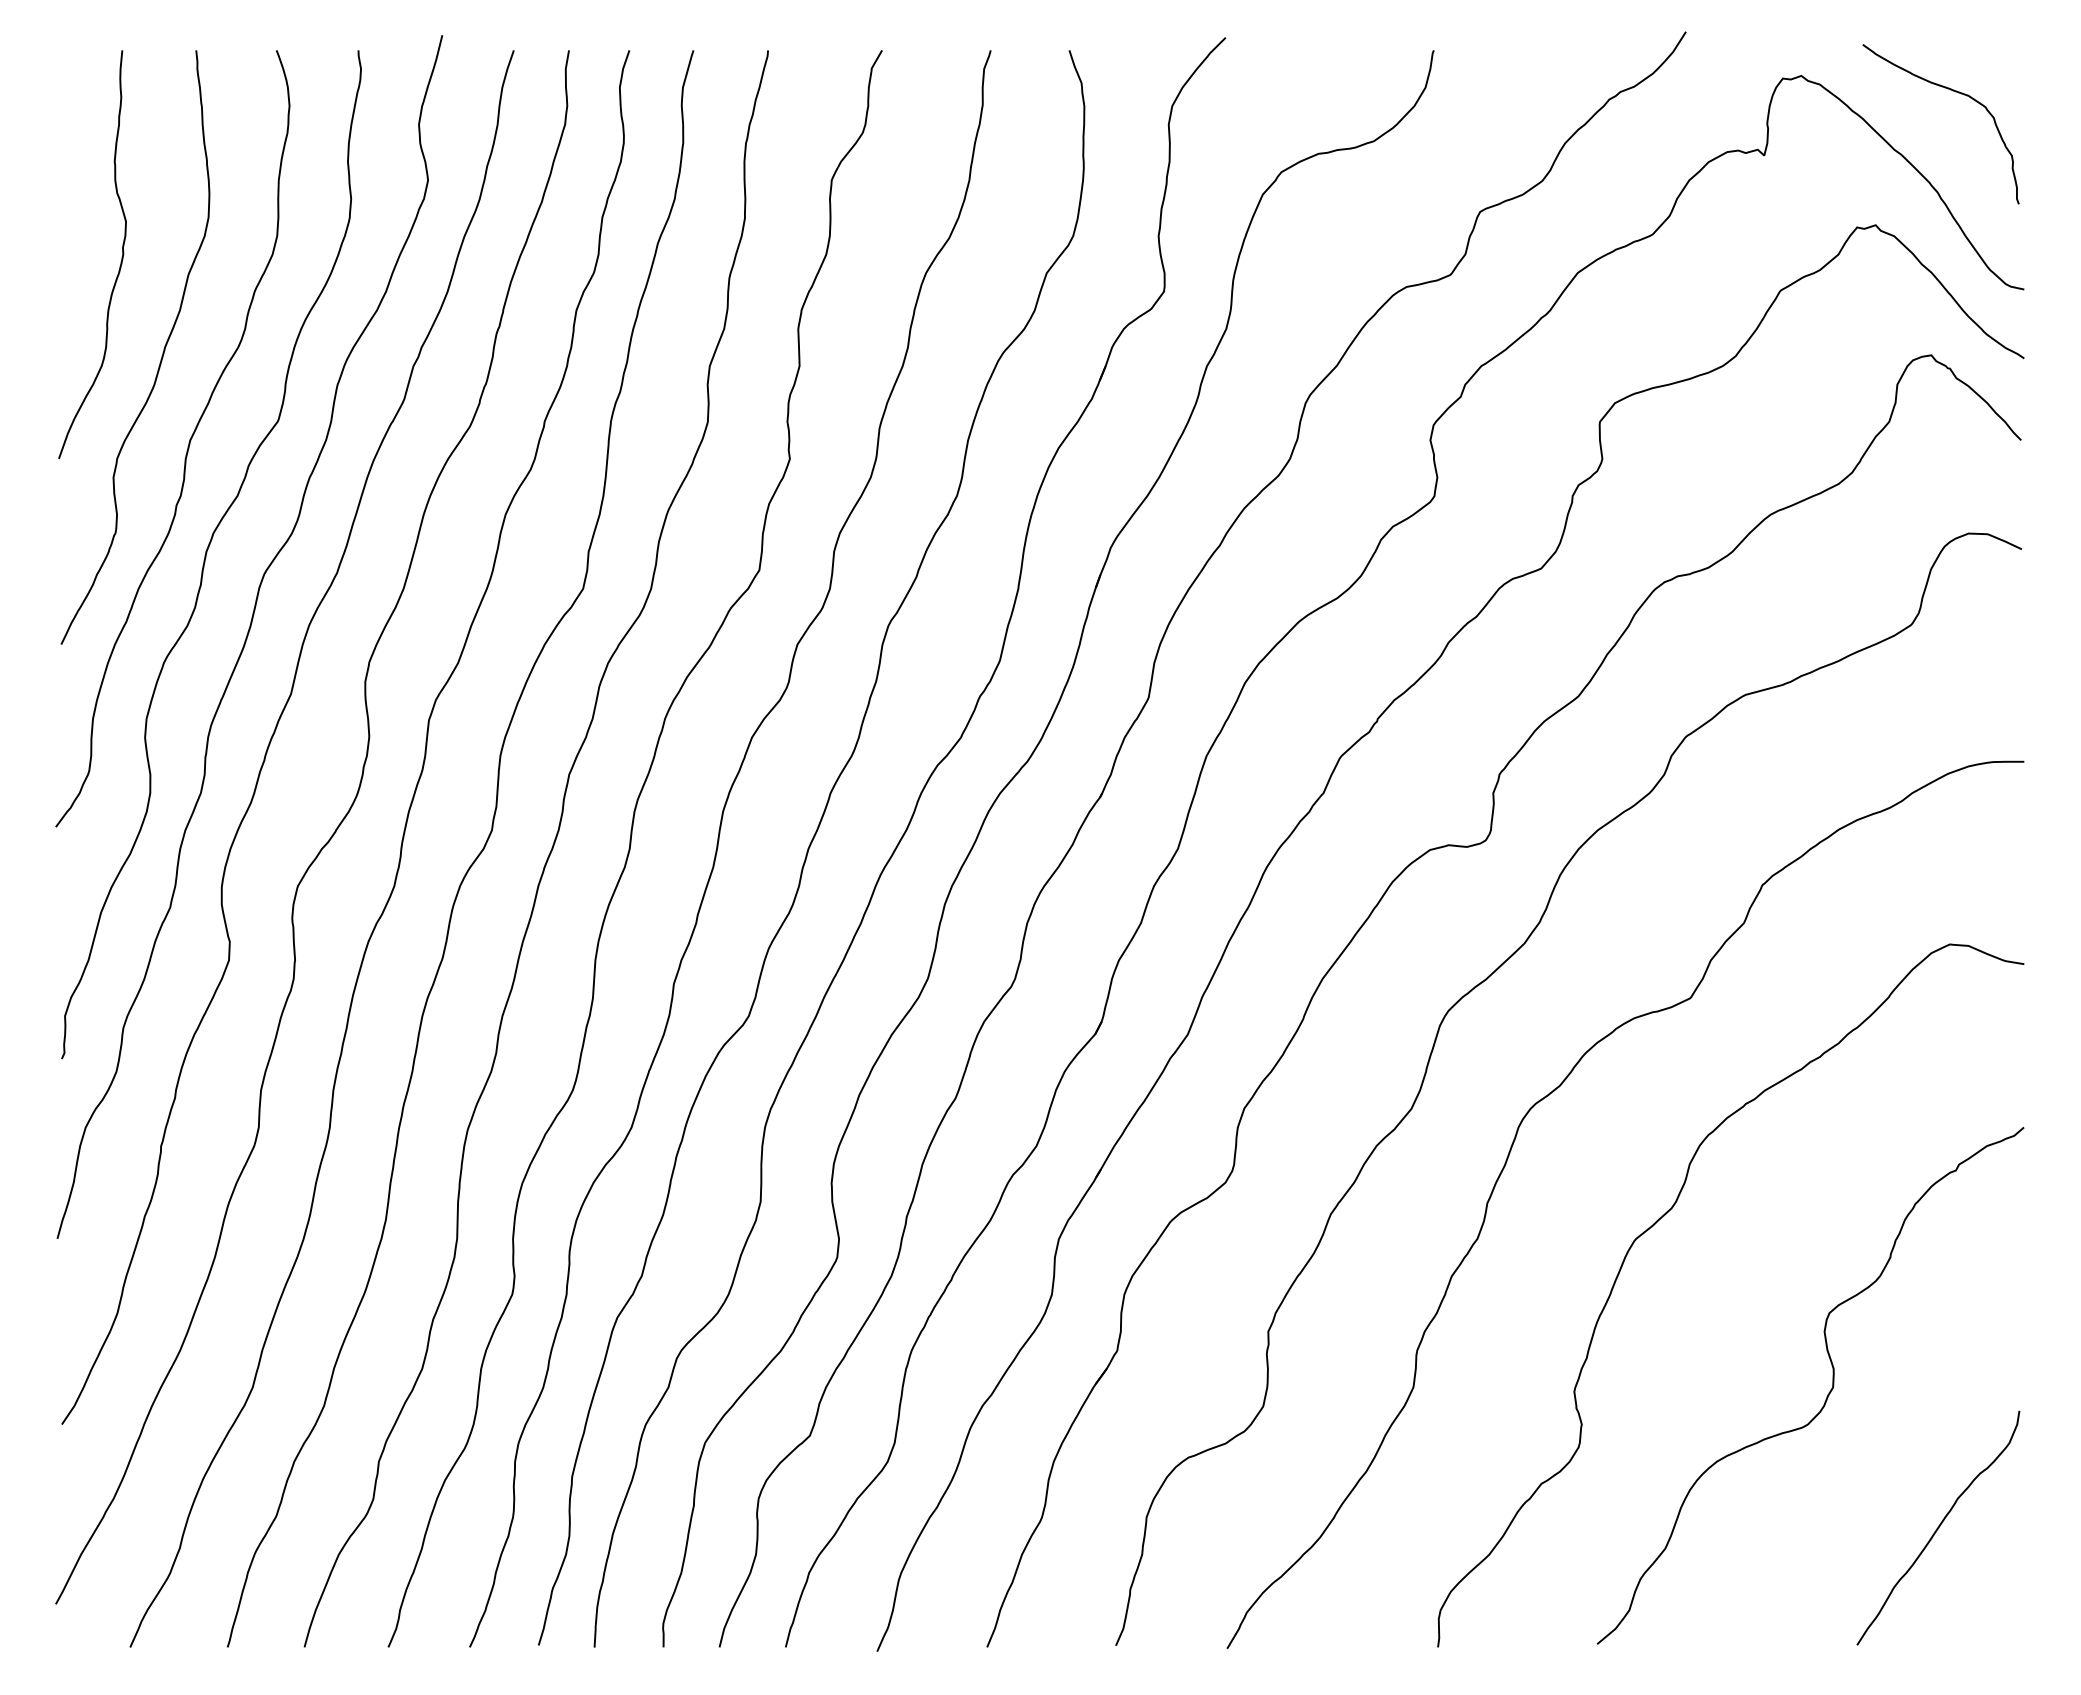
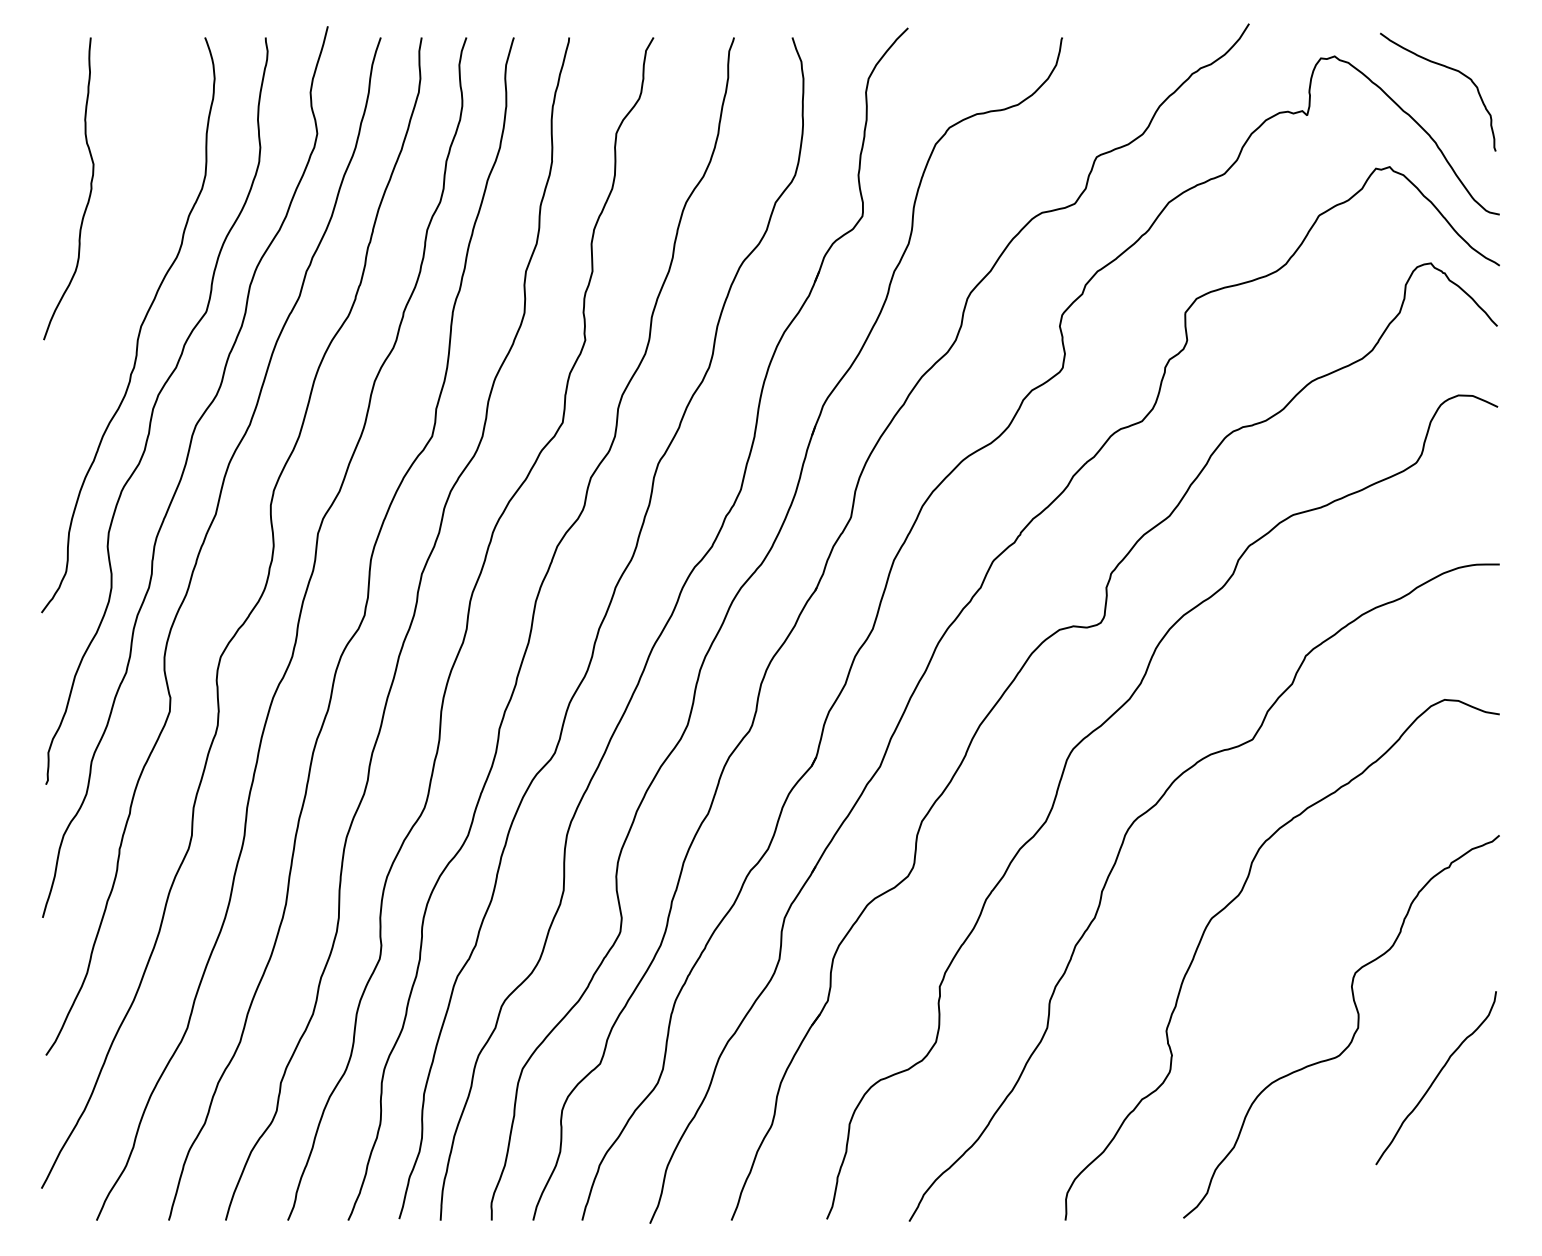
curve: (162, 352) -> (120, 261), removed
curve: (1938, 1527) -> (1436, 1077), moved

